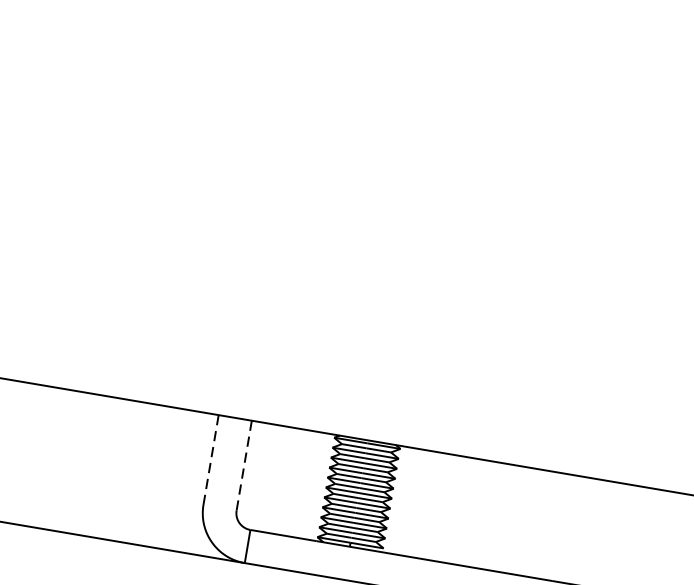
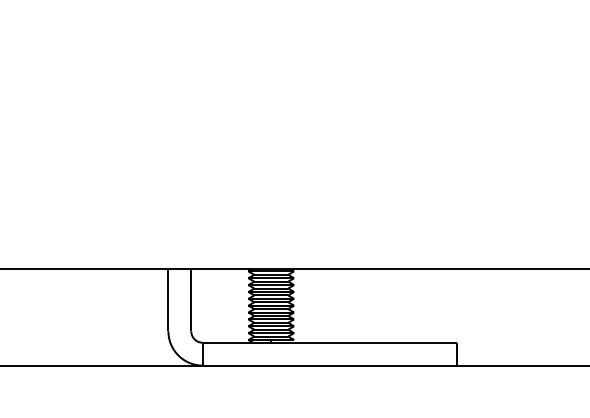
line: (211, 460) -> (168, 300), dashed -> solid
line: (244, 465) -> (191, 300), dashed -> solid

